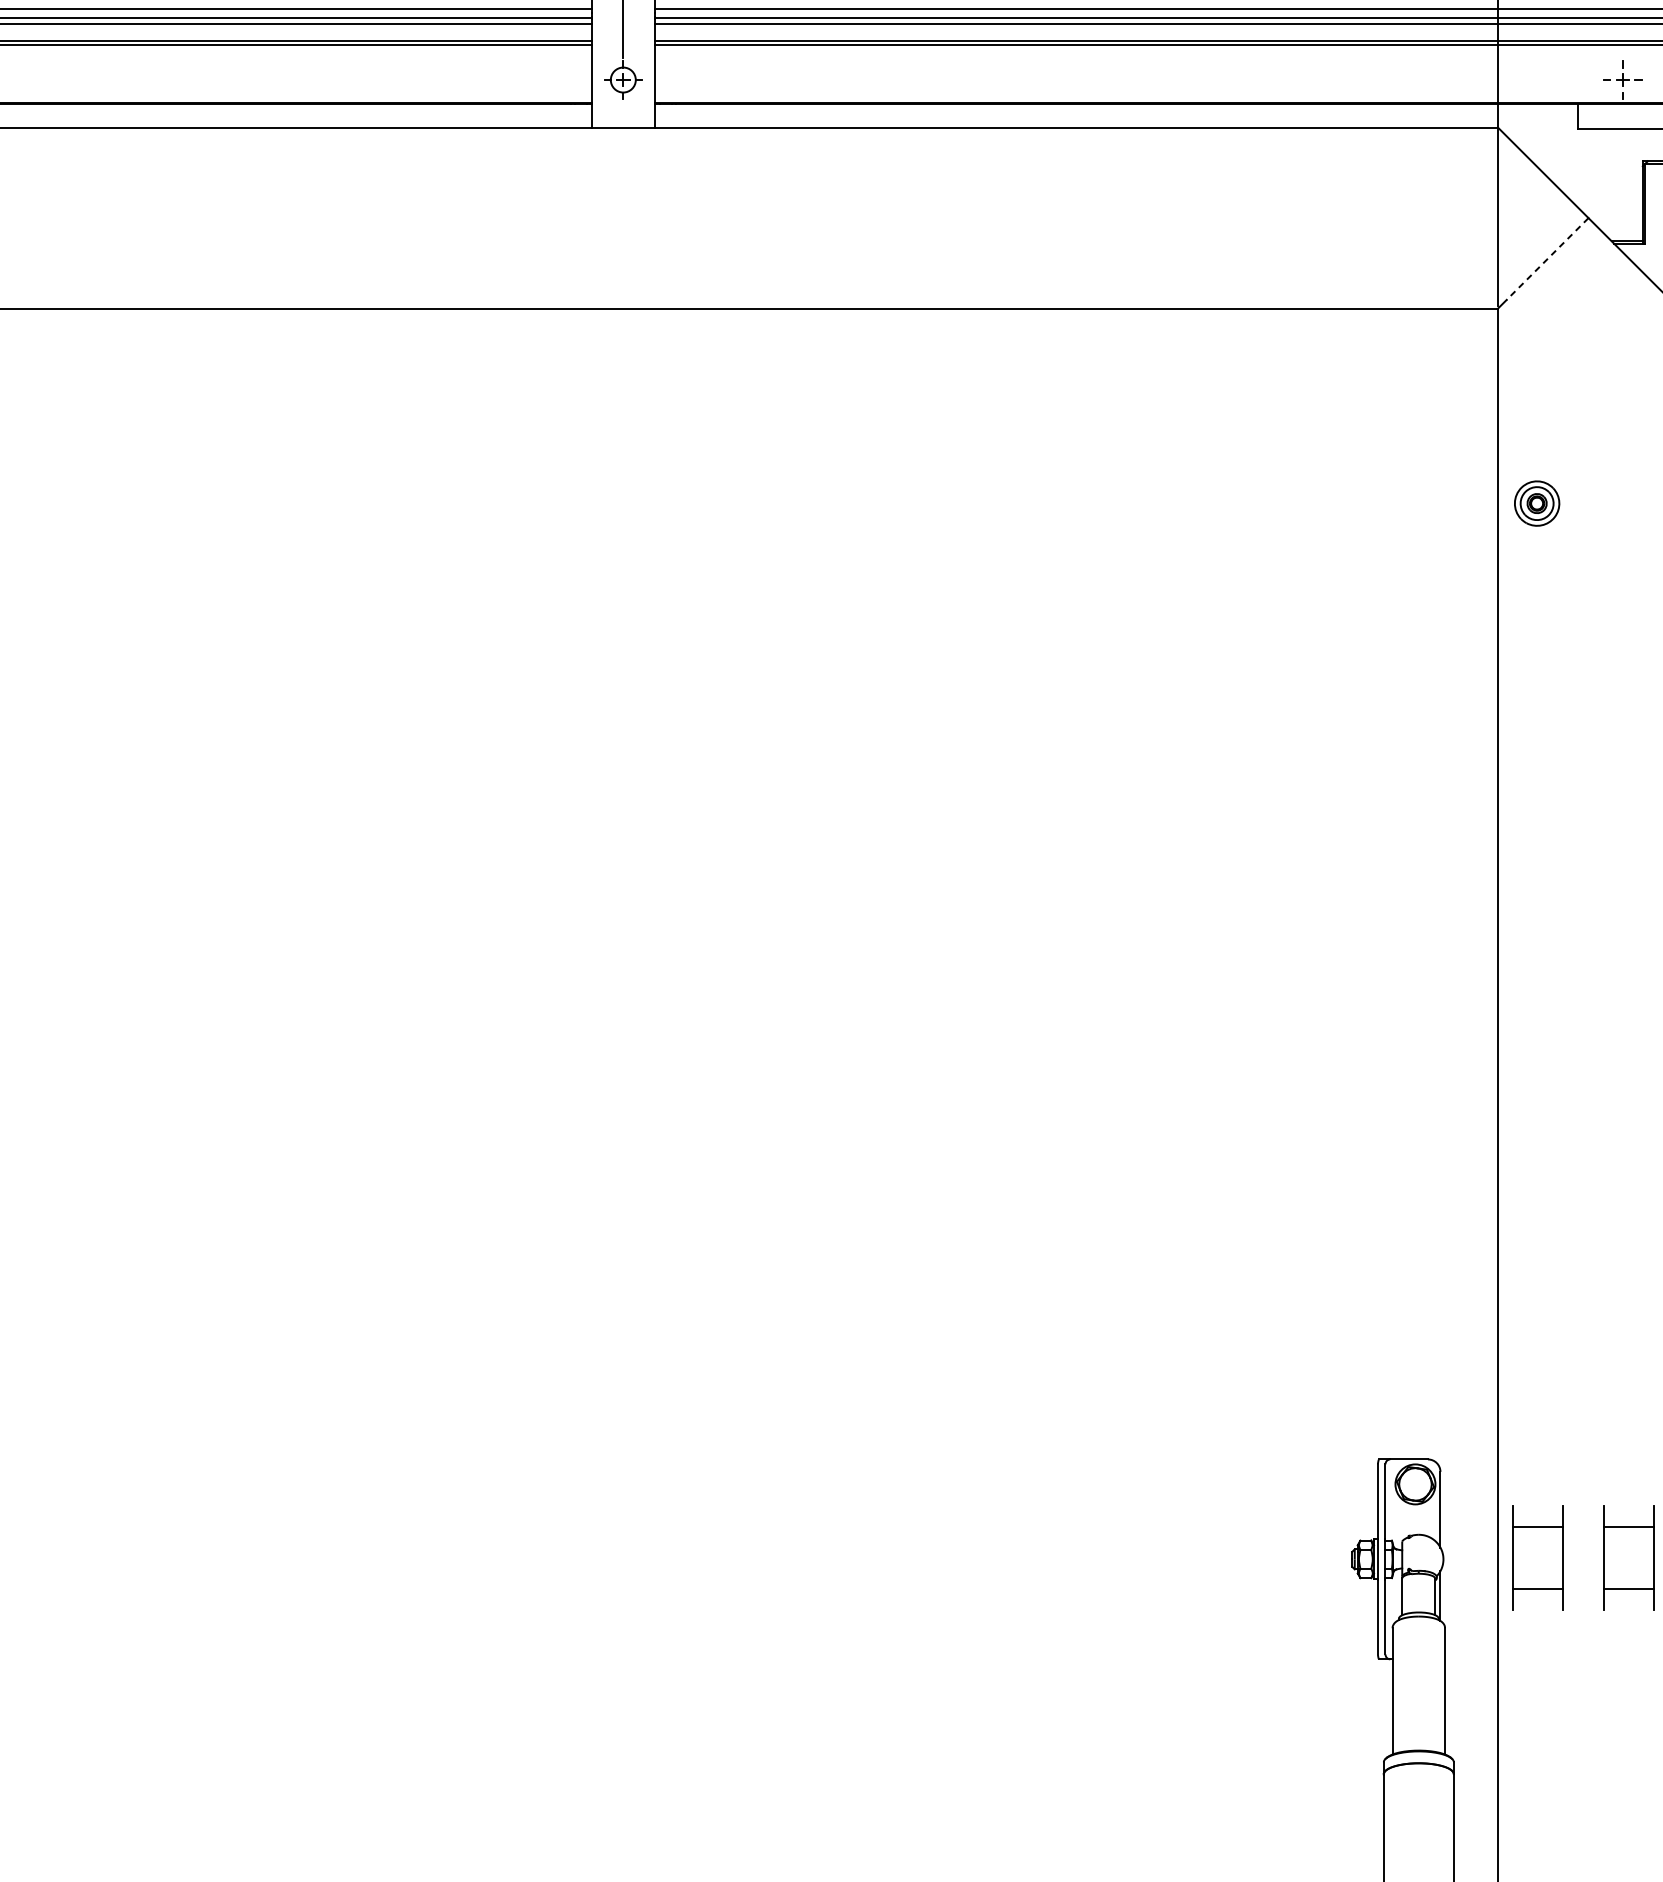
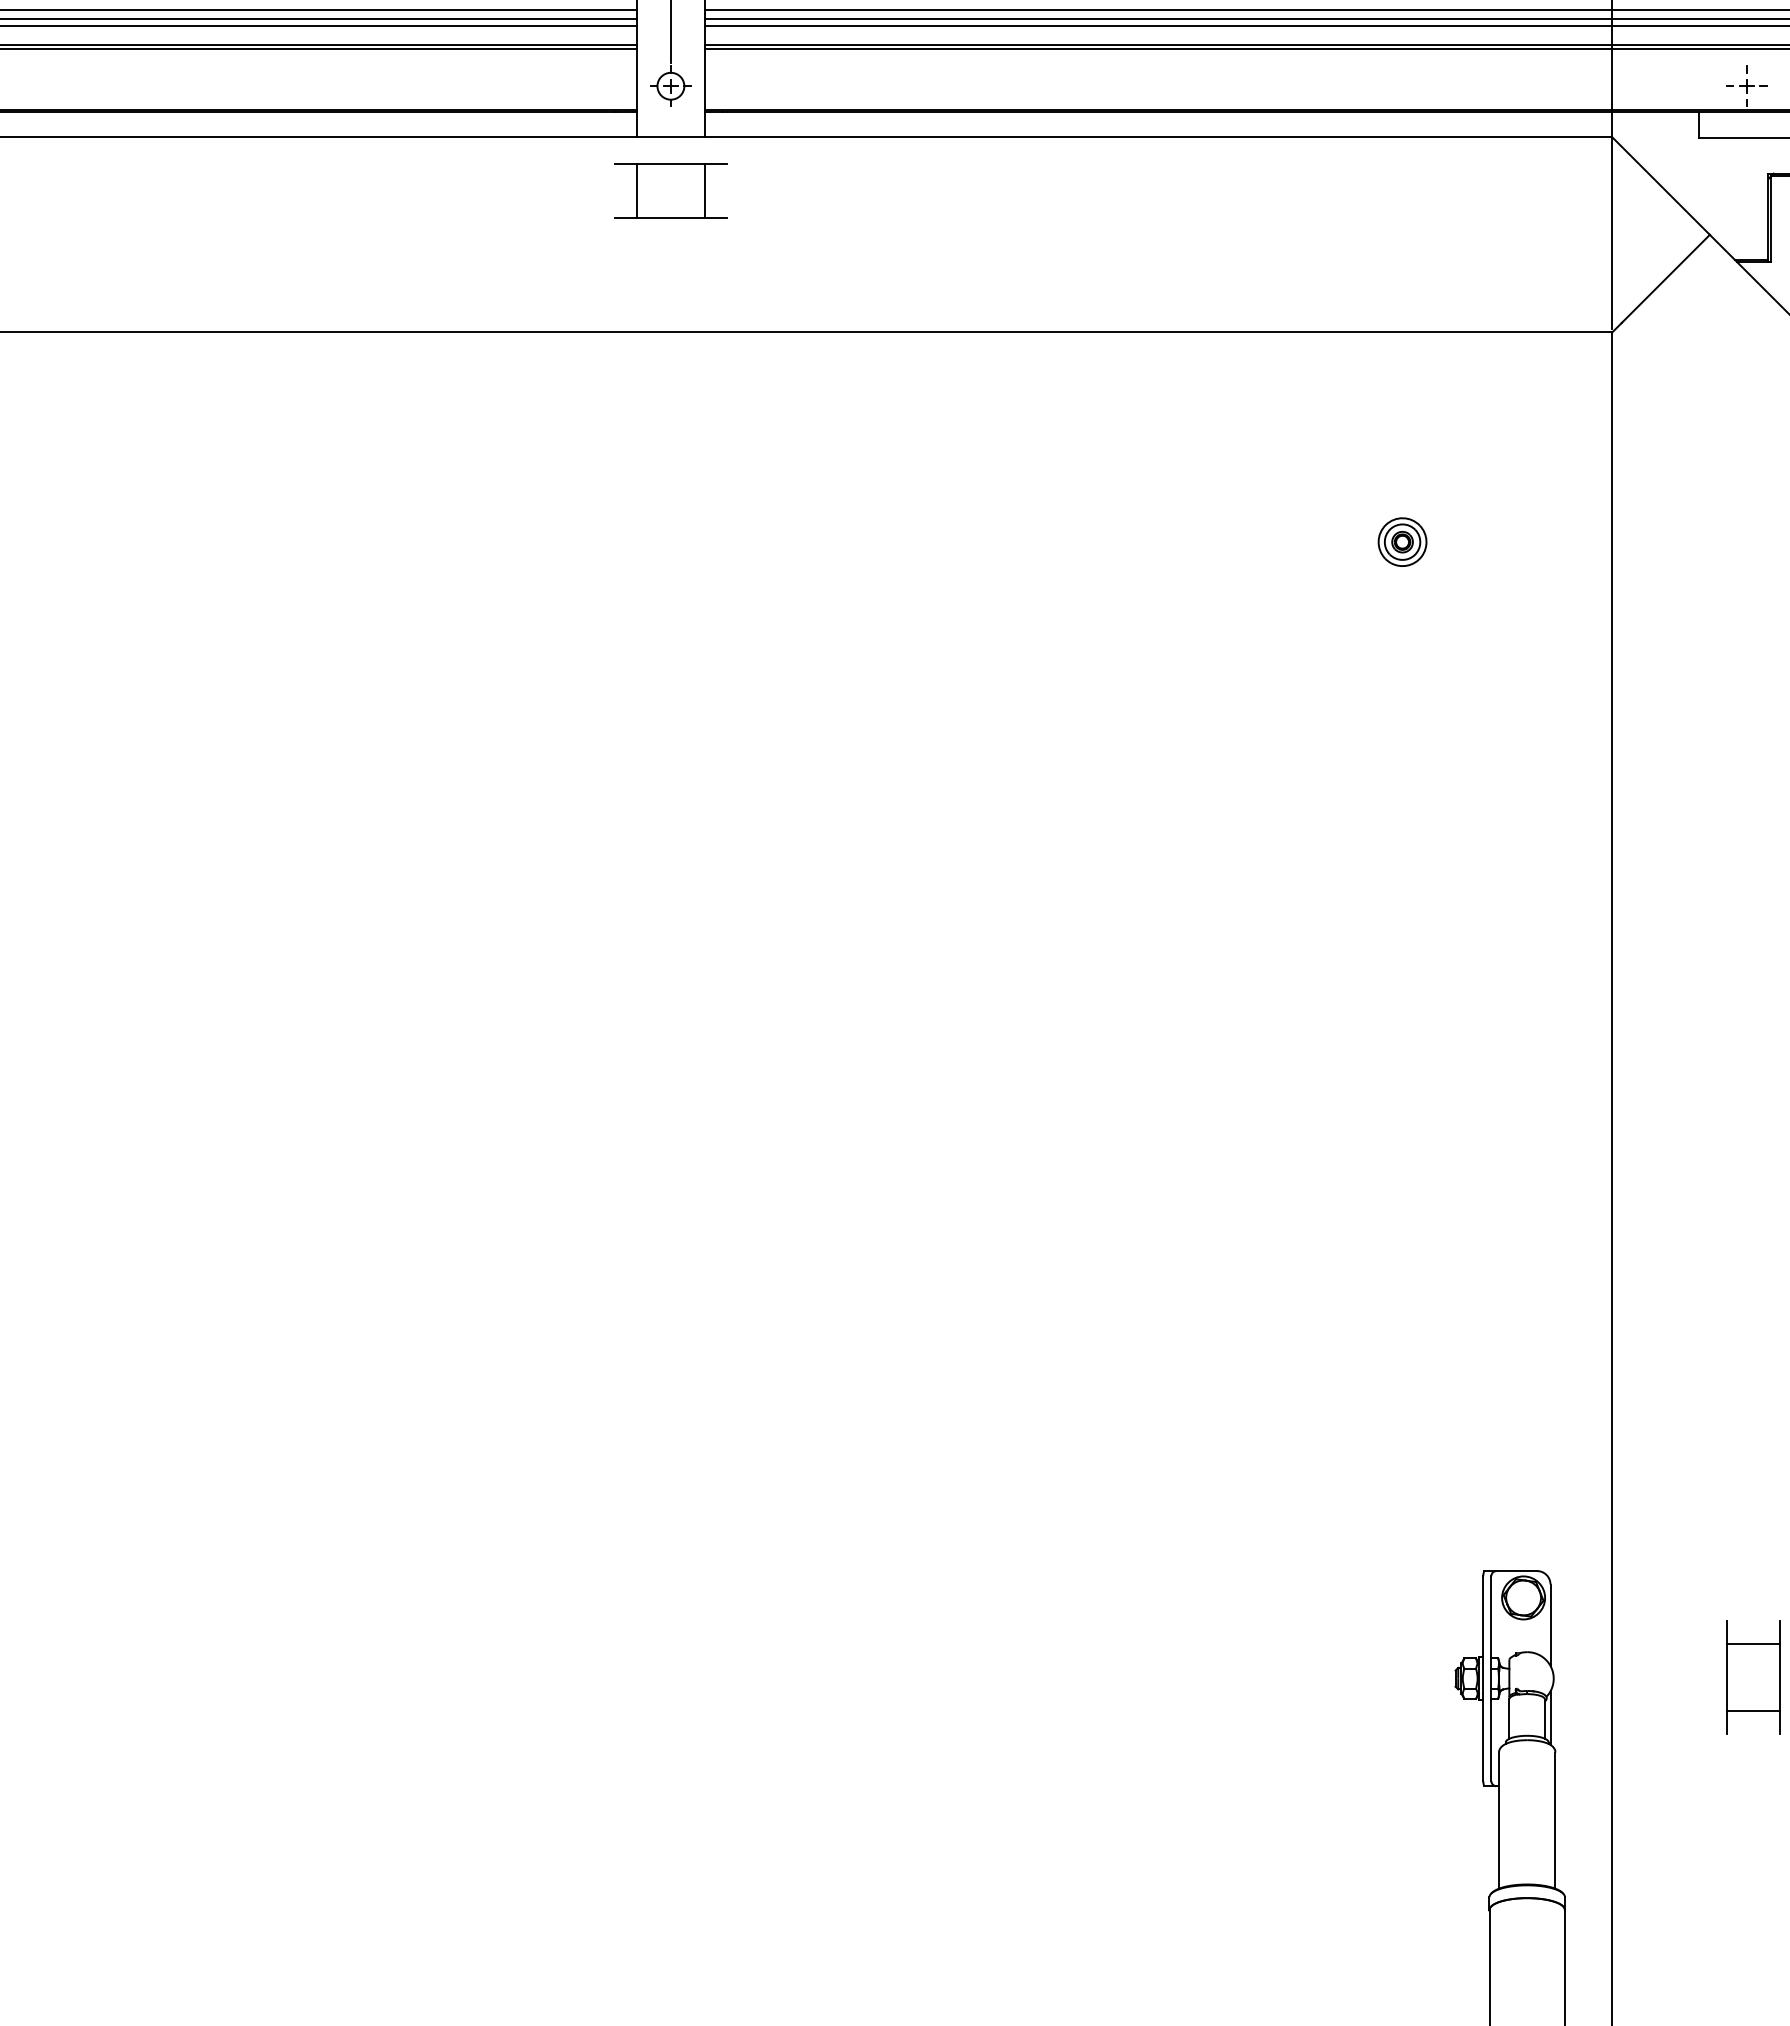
part: (622, 176) -> (670, 190), added
line: (1547, 259) -> (1665, 279), dashed -> solid
part: (1537, 502) -> (1402, 541), moved
part: (1538, 1558) -> (1655, 1677), removed

